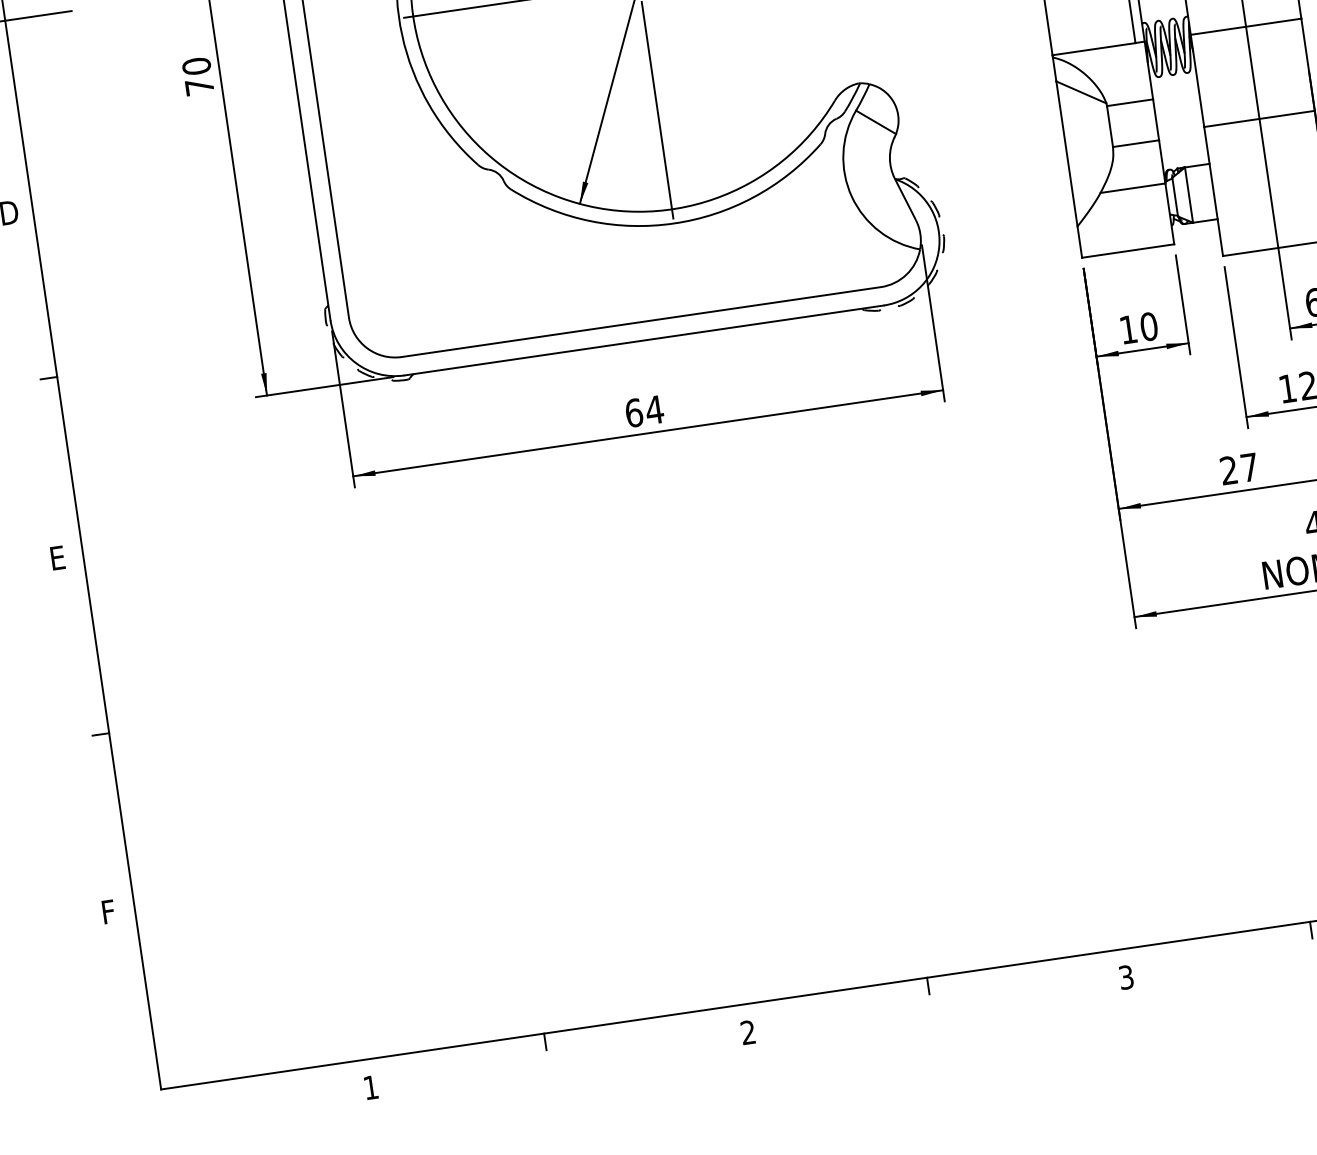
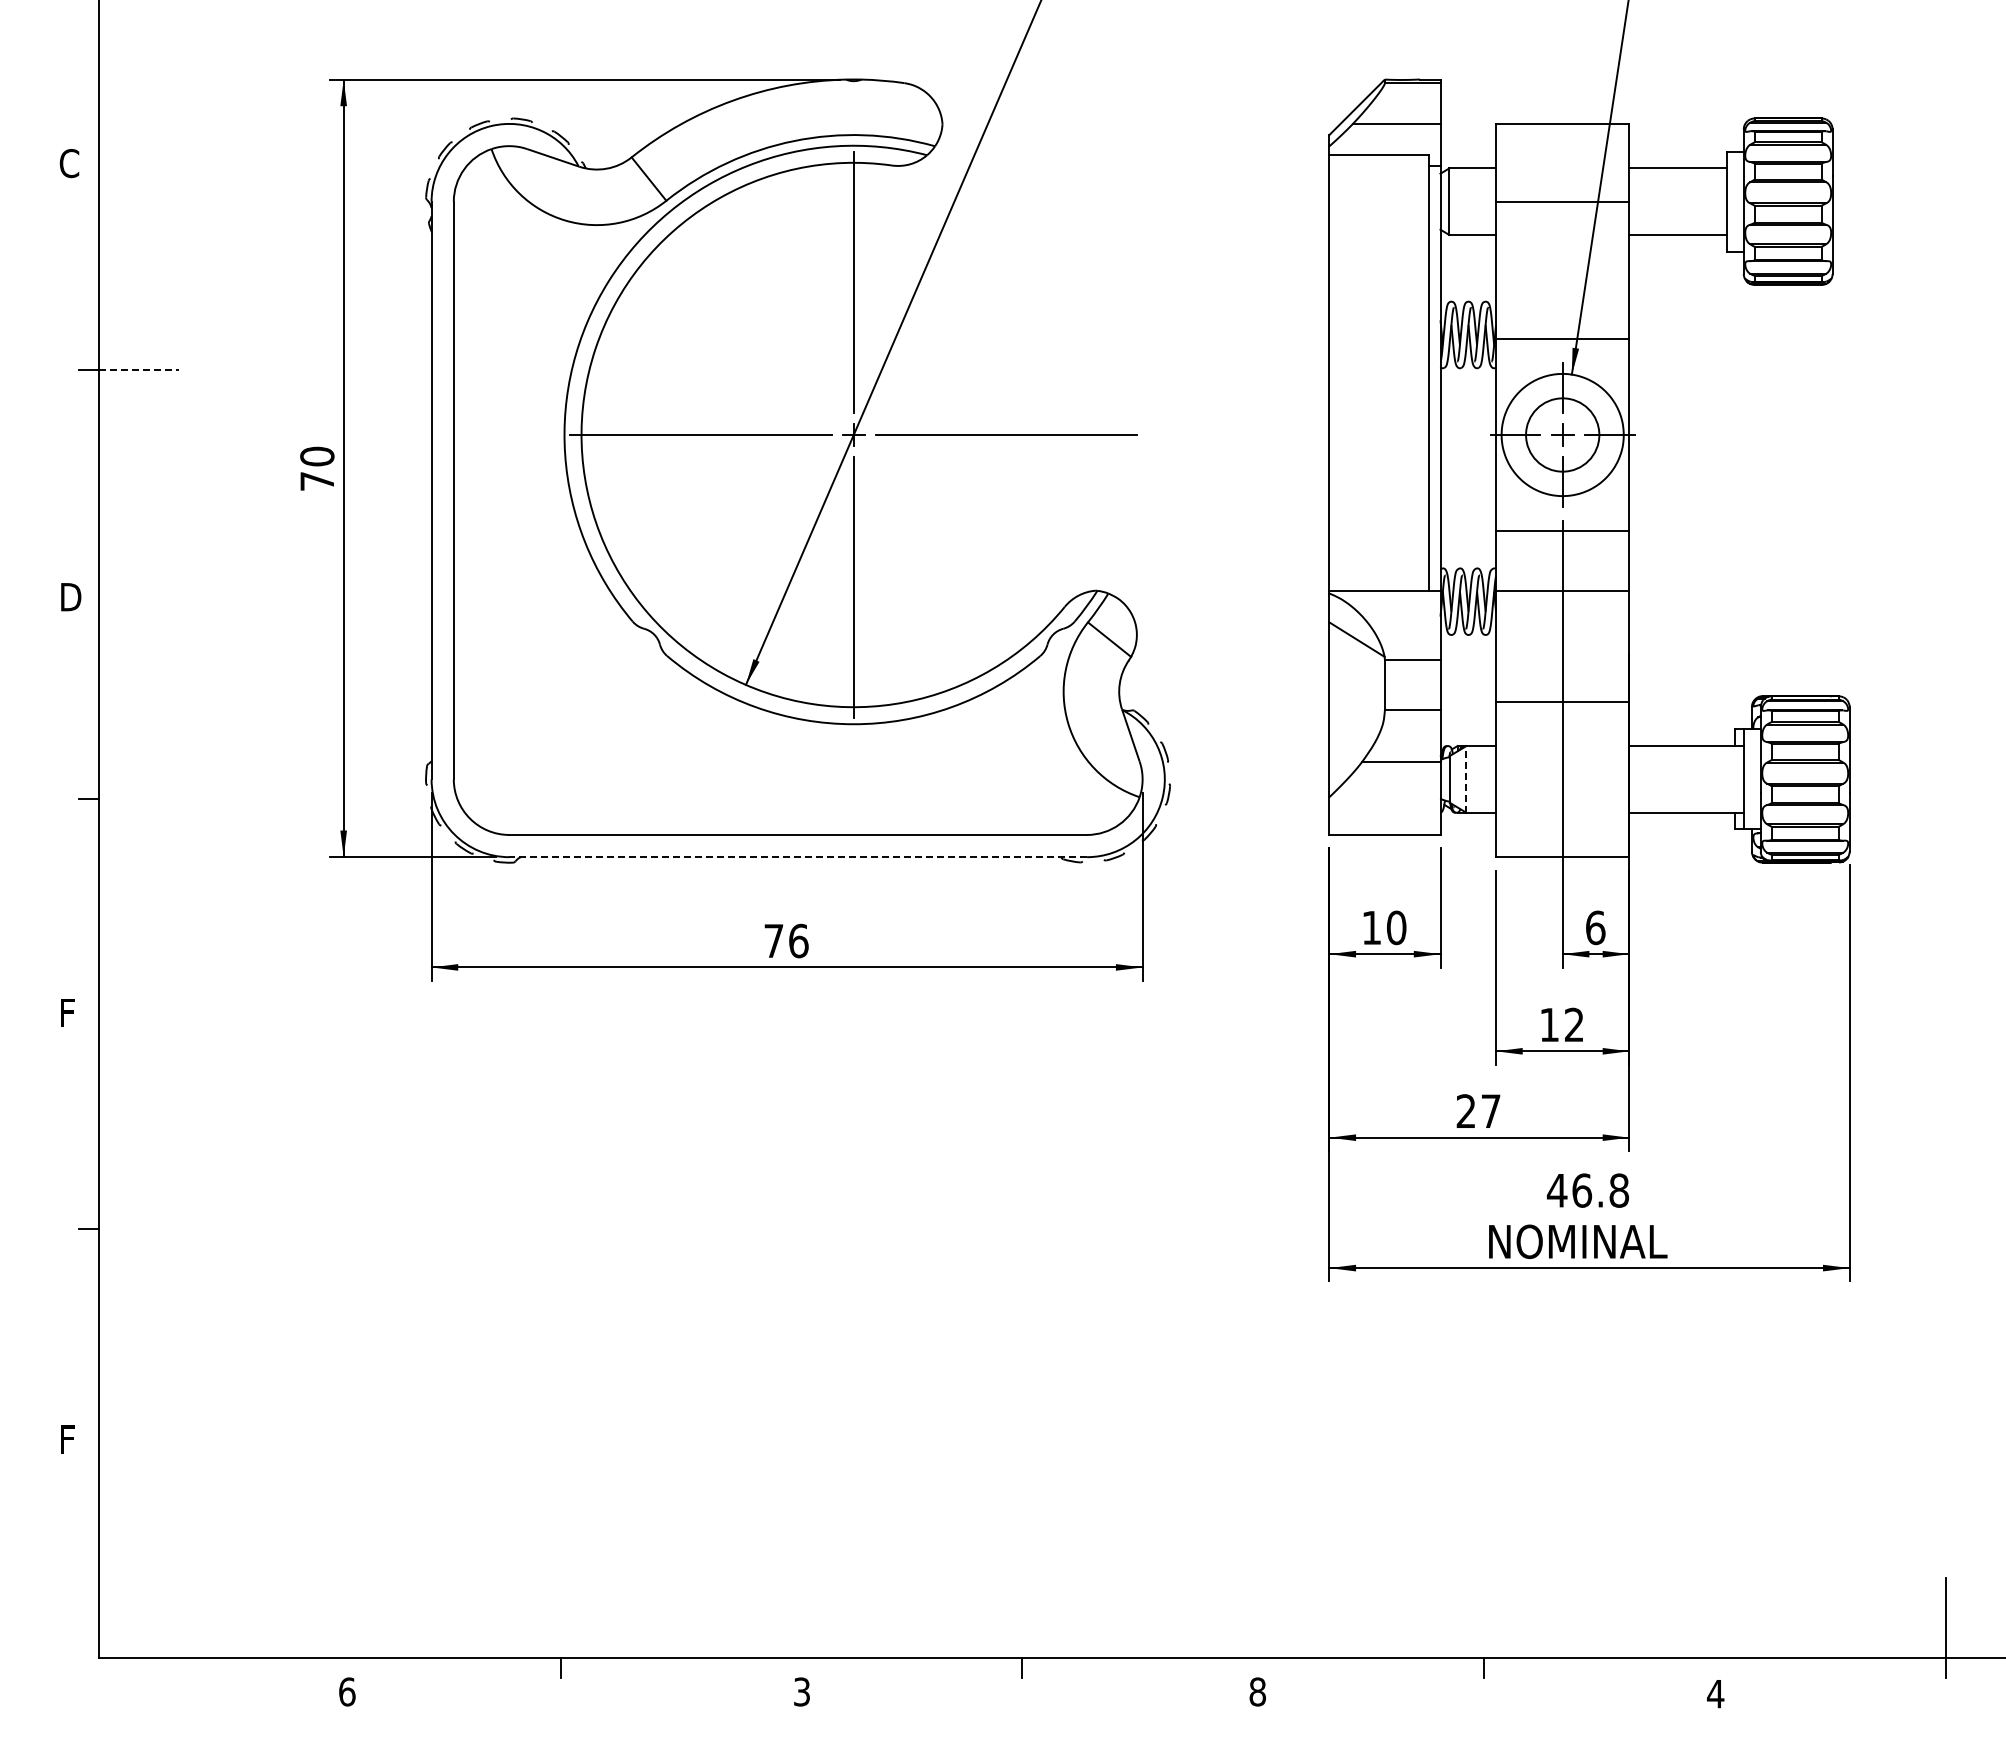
line: (38, 15) -> (139, 369), solid -> dashed
line: (1189, 194) -> (1466, 778), solid -> dashed
line: (644, 340) -> (798, 857), solid -> dashed
text: (644, 411) -> (786, 940), 64 -> 76
text: (59, 557) -> (70, 1012), E -> F
text: (1126, 977) -> (1257, 1691), 3 -> 8
text: (747, 1032) -> (801, 1691), 2 -> 3
text: (371, 1087) -> (347, 1691), 1 -> 6

